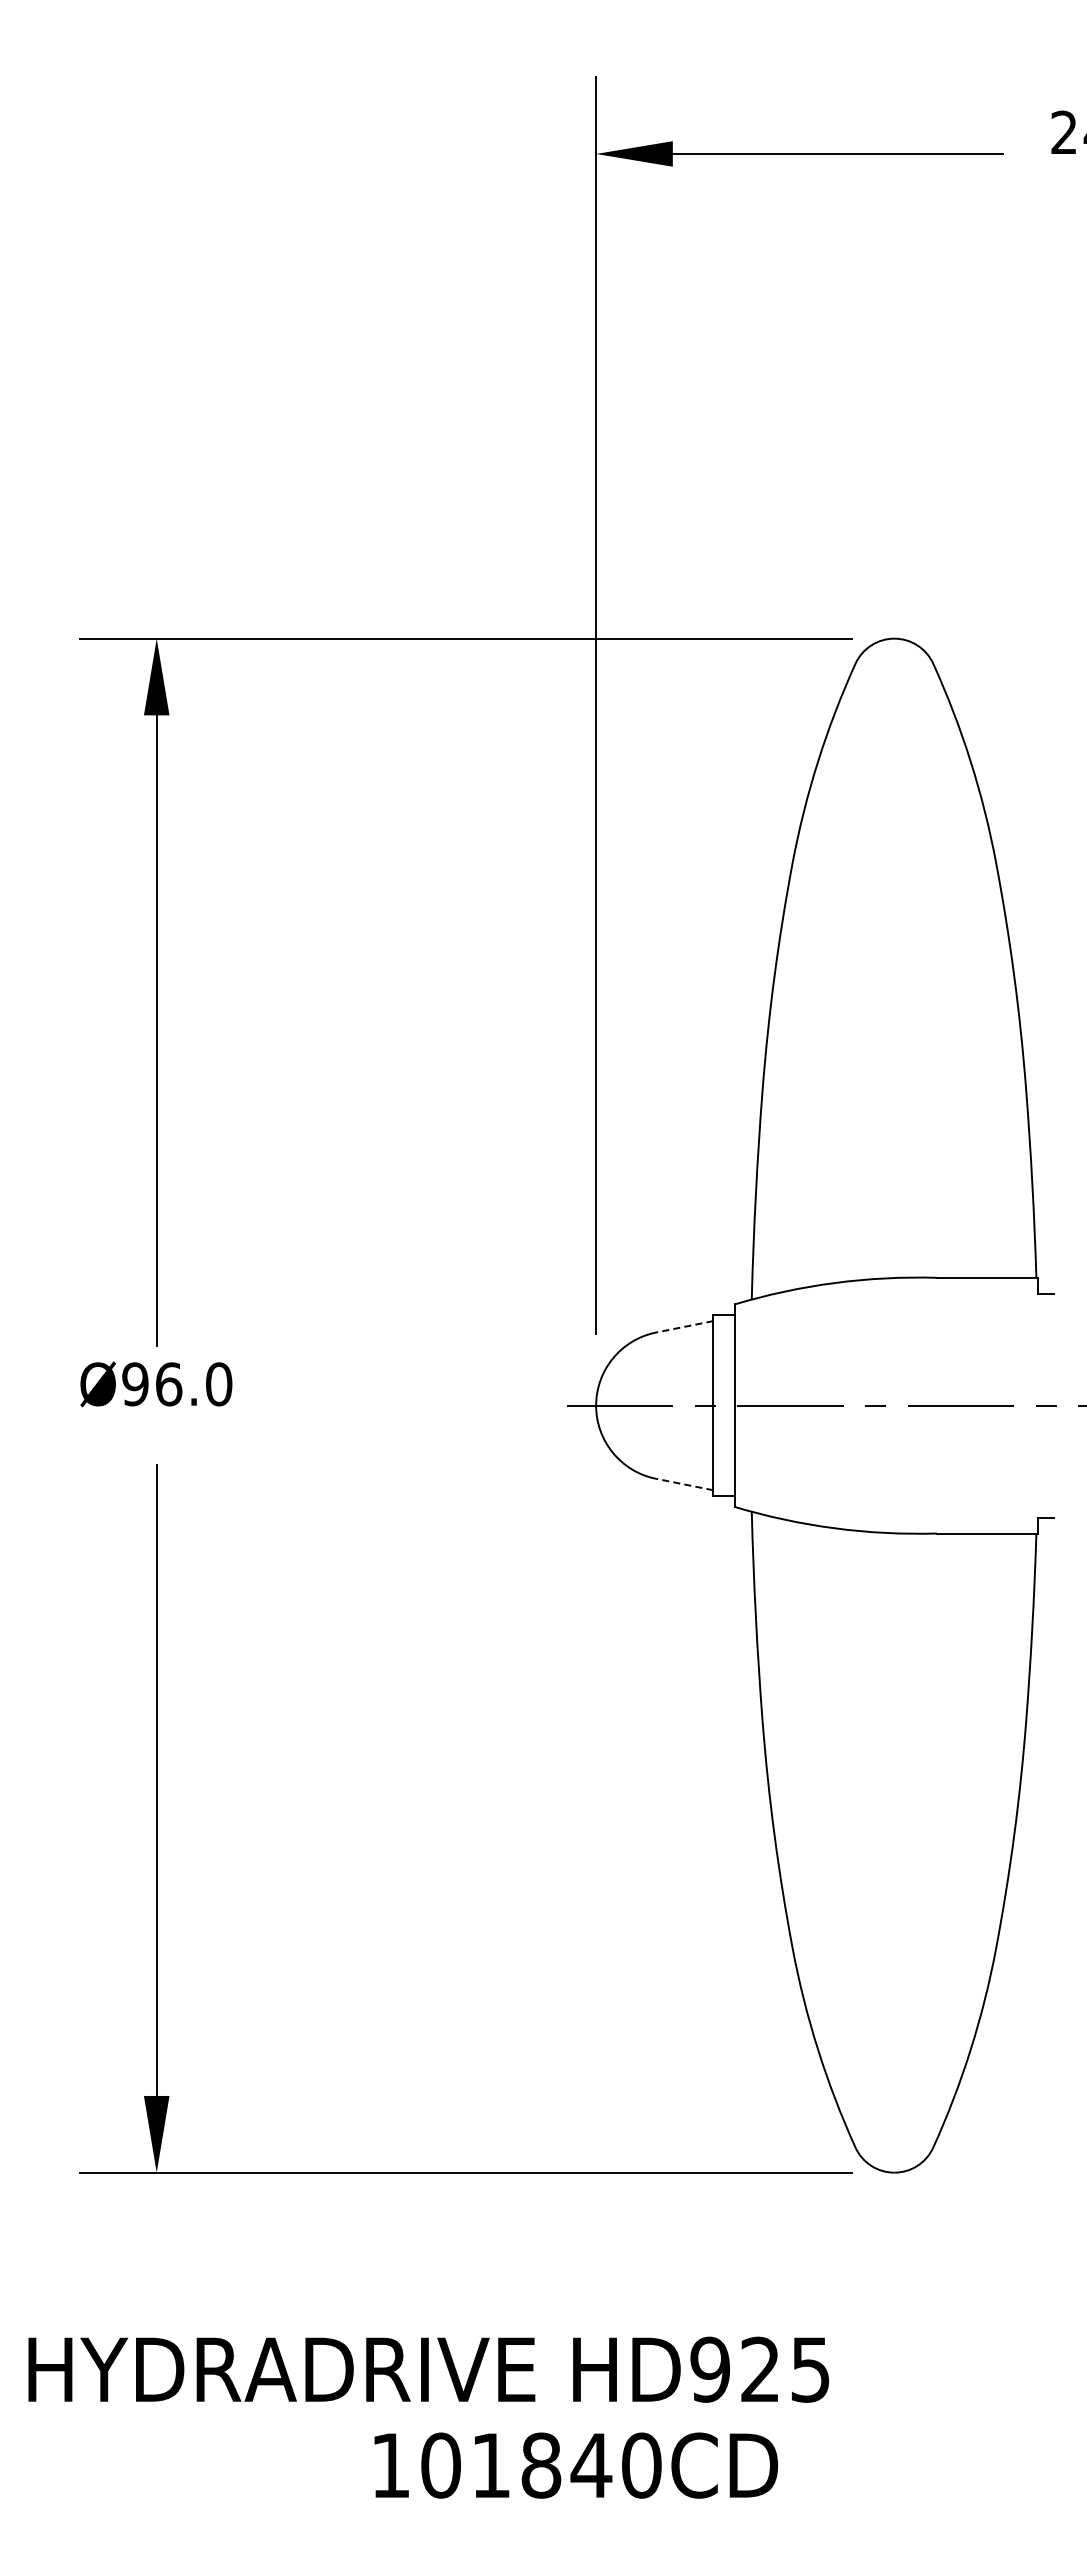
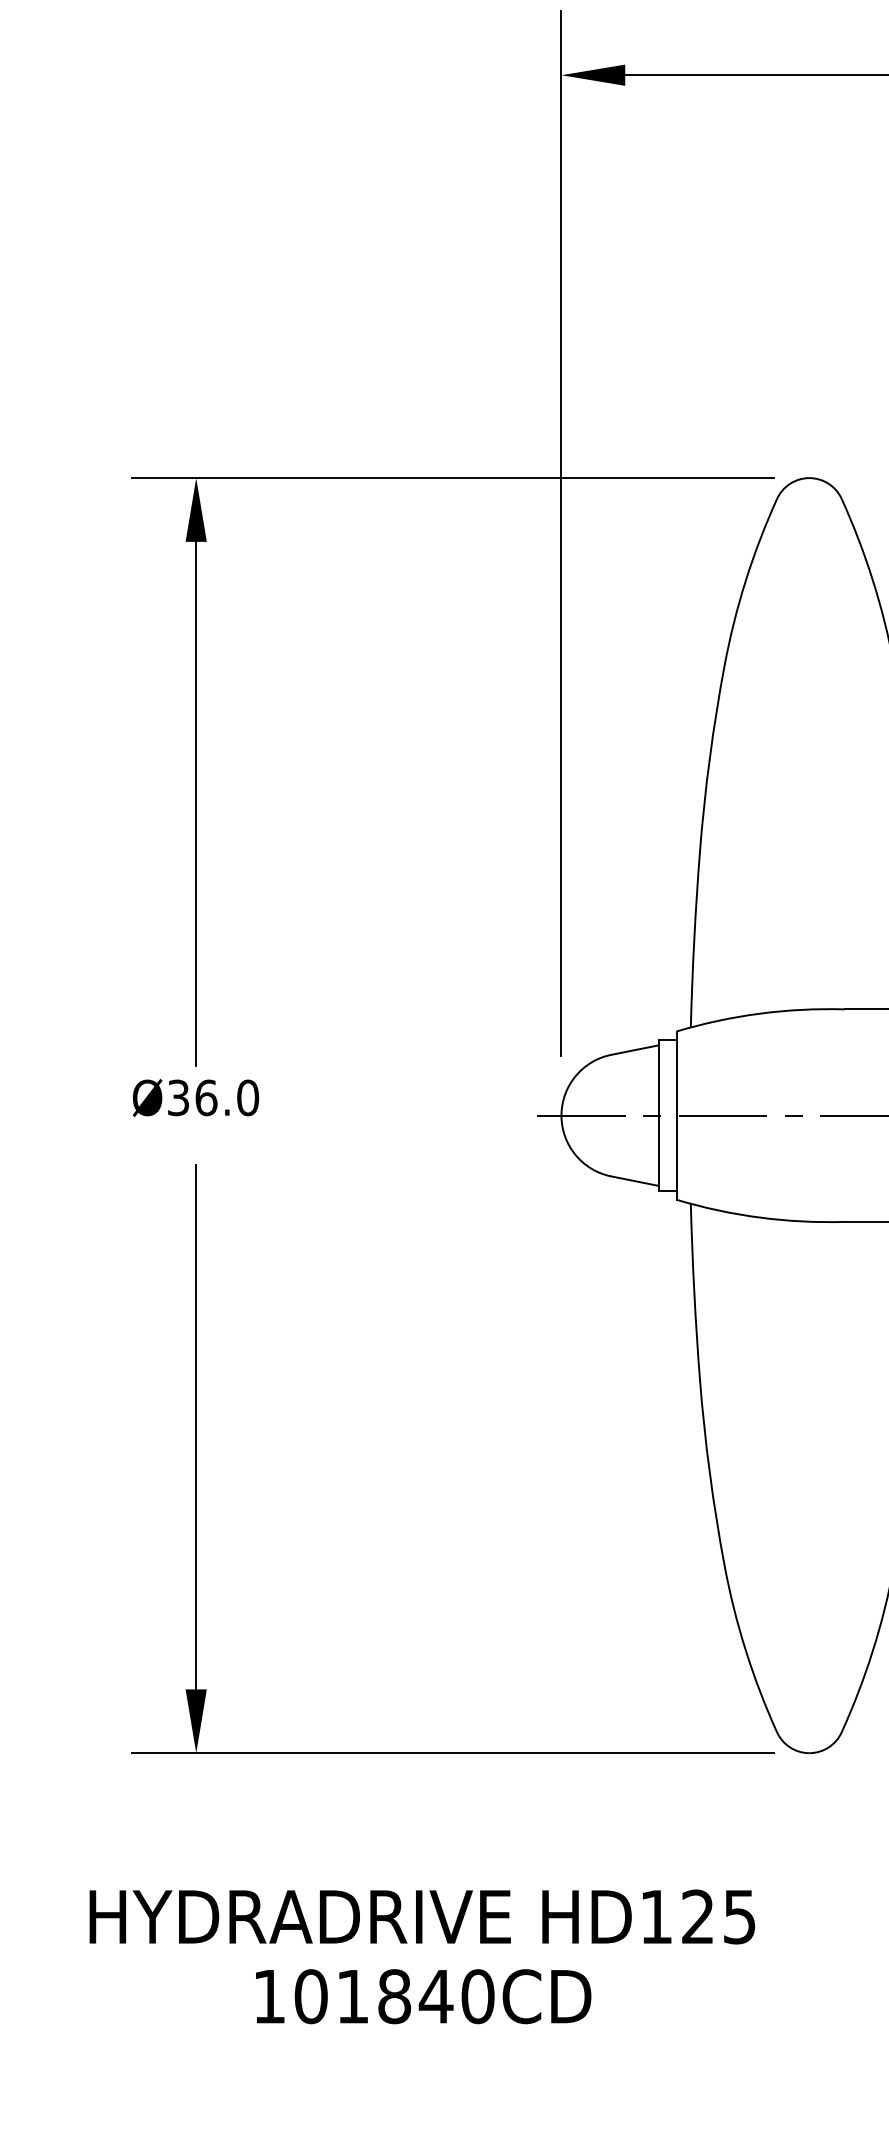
line: (684, 1326) -> (634, 1049), dashed -> solid
text: (135, 1384) -> (178, 1098), Ø96.0 -> Ø36.0
line: (684, 1484) -> (634, 1181), dashed -> solid
text: (709, 2369) -> (655, 1916), HD925 -> HD125
text: (576, 2465) -> (423, 1996), moved

